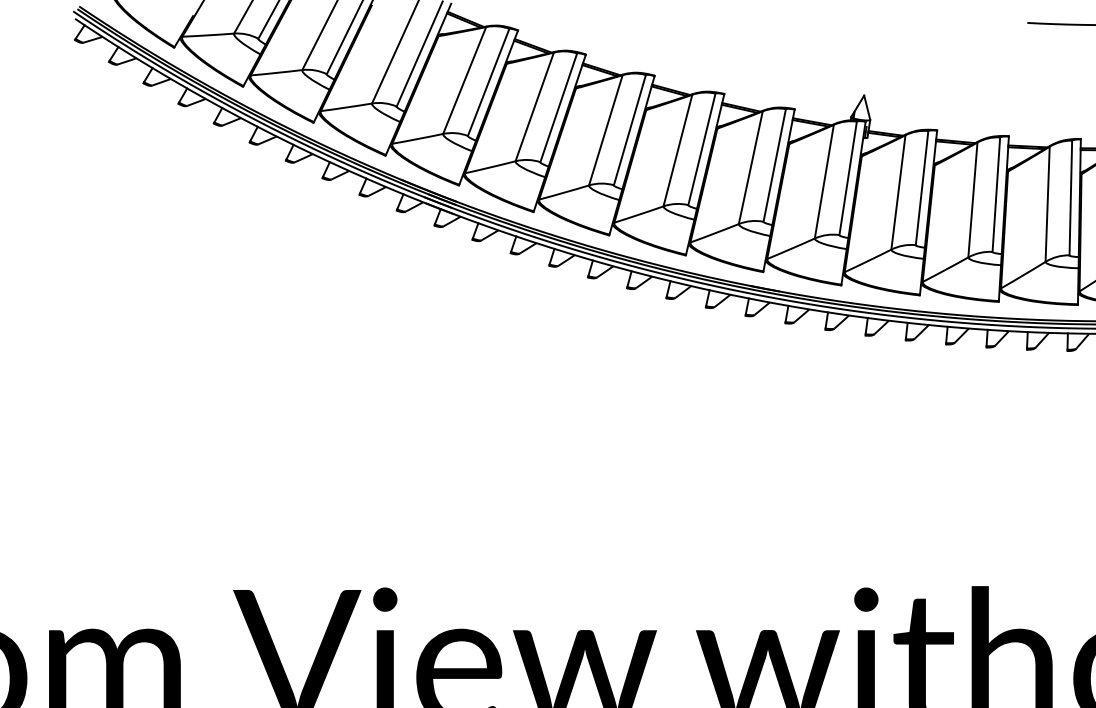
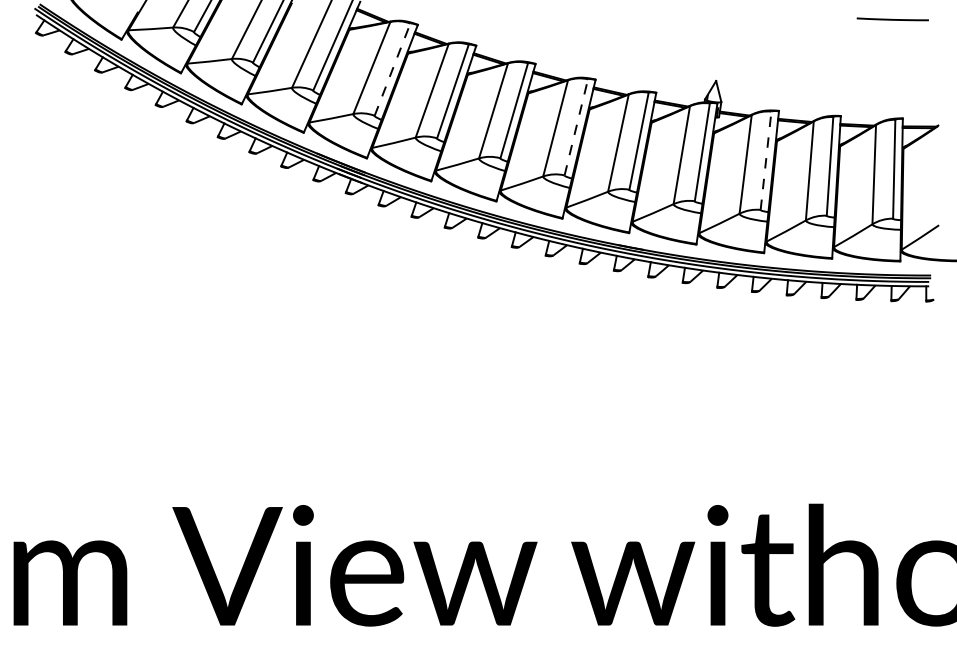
line: (488, 82) -> (392, 69), solid -> dashed
line: (702, 148) -> (576, 126), solid -> dashed
line: (922, 187) -> (766, 160), solid -> dashed

